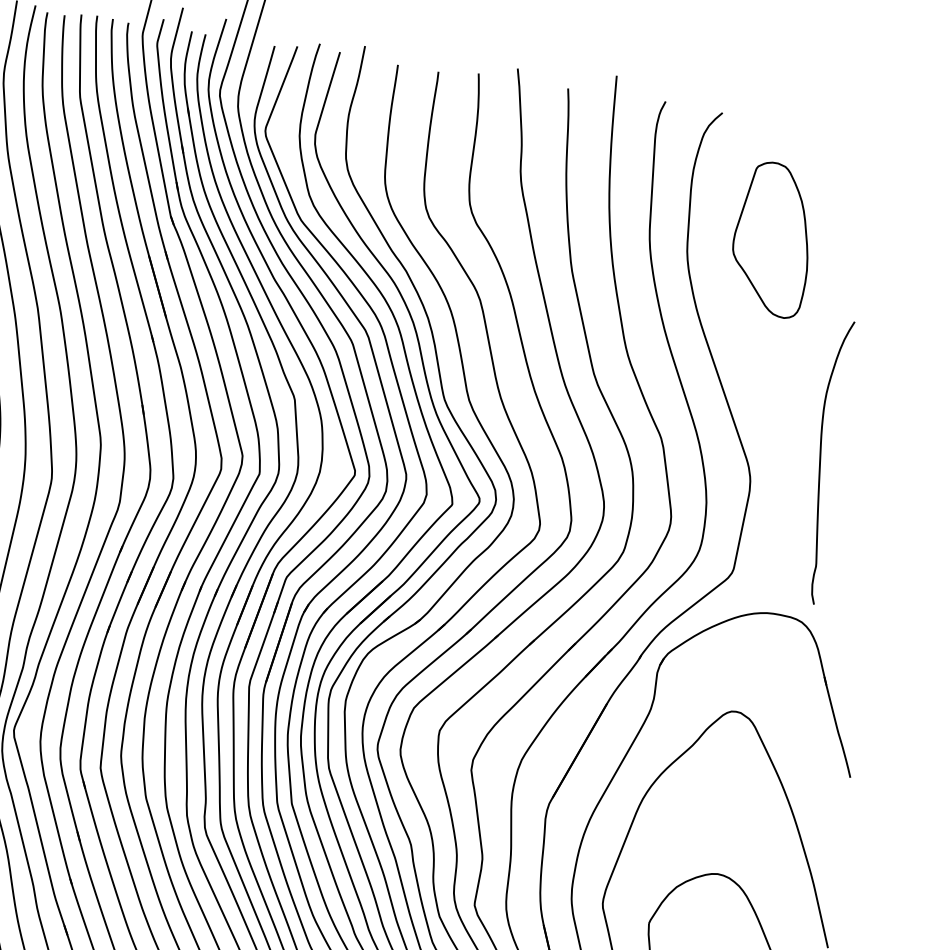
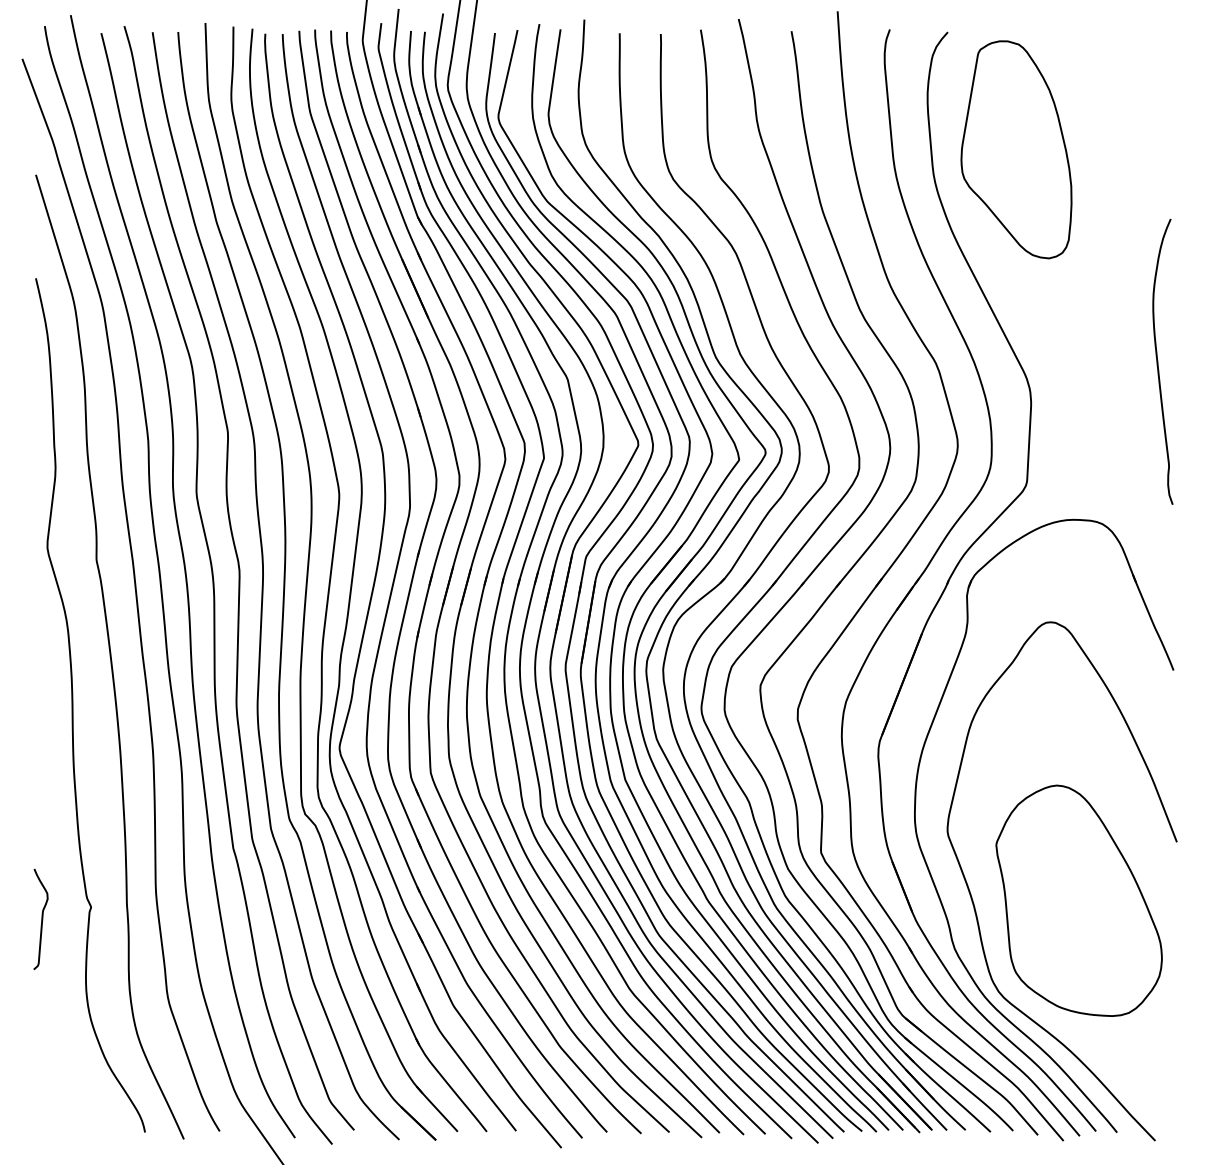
part: (772, 239) -> (1016, 149), size x1.43
curve: (821, 460) -> (1158, 361), moved

